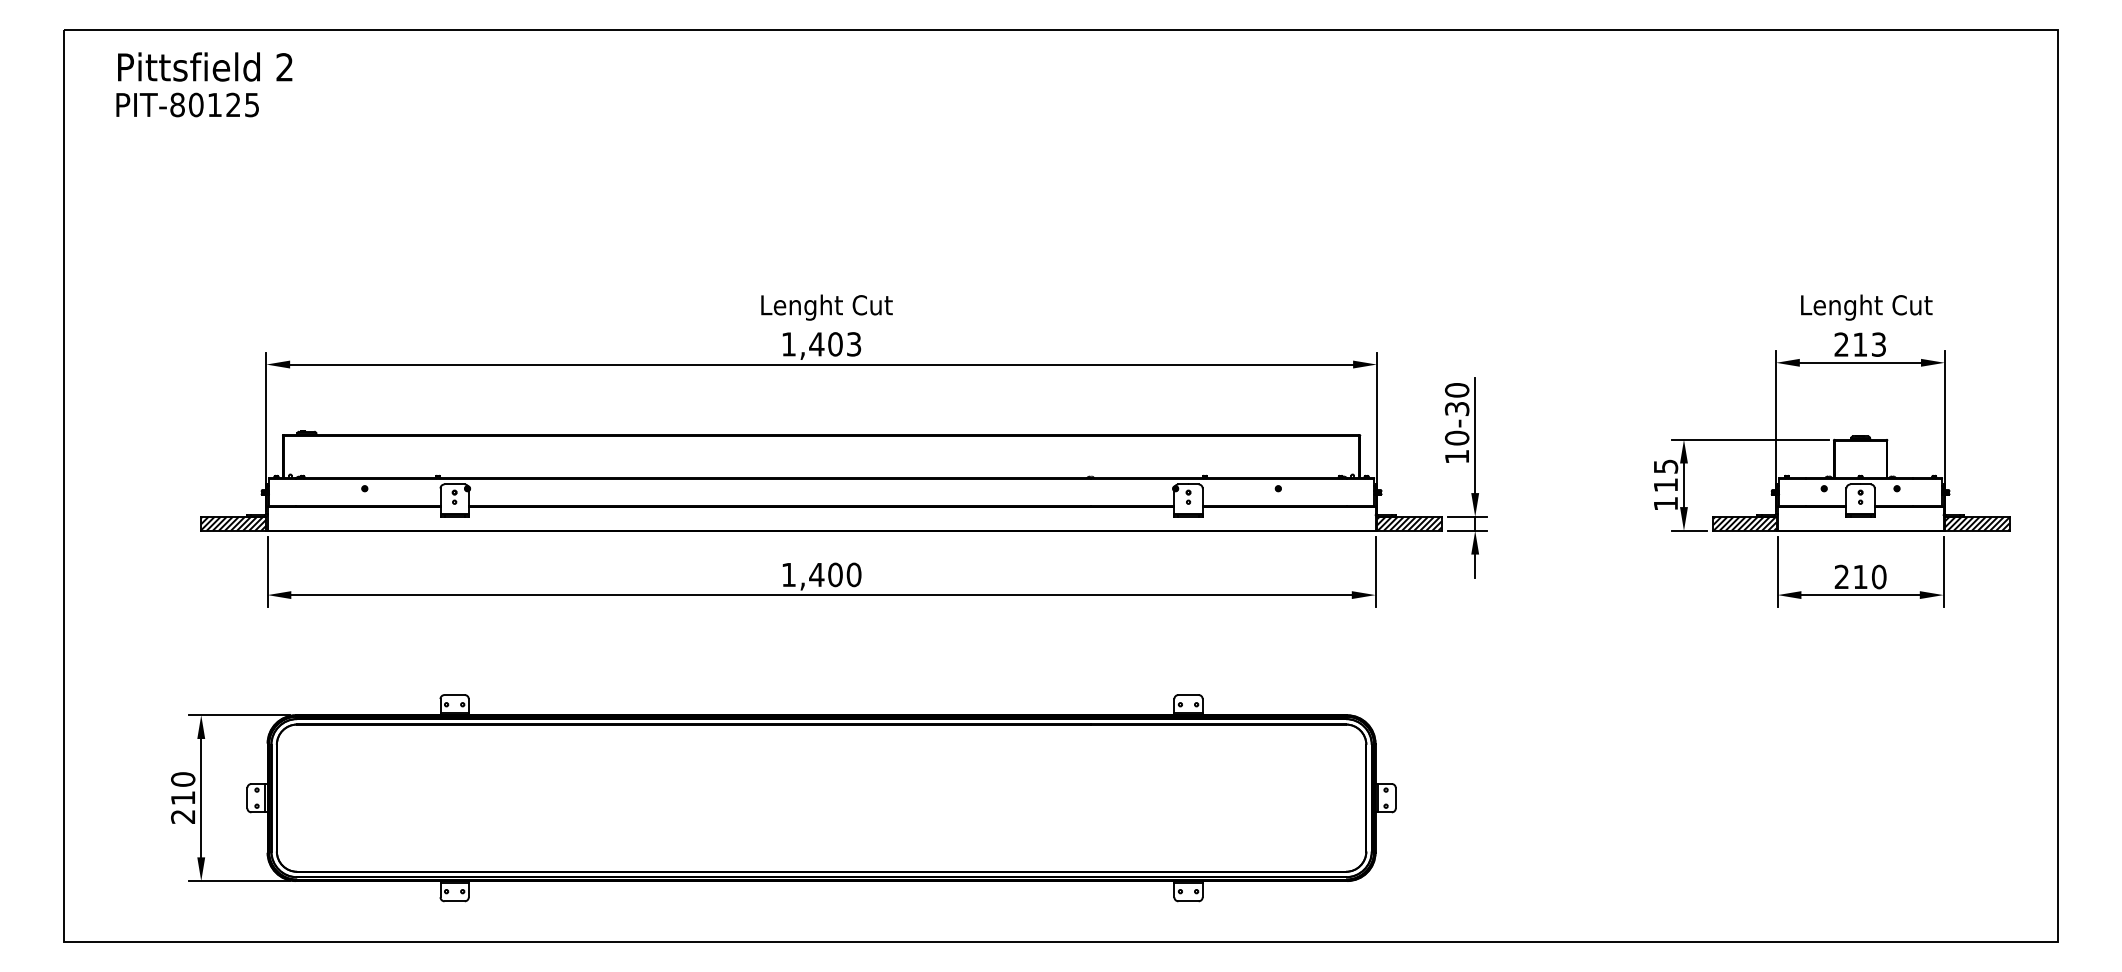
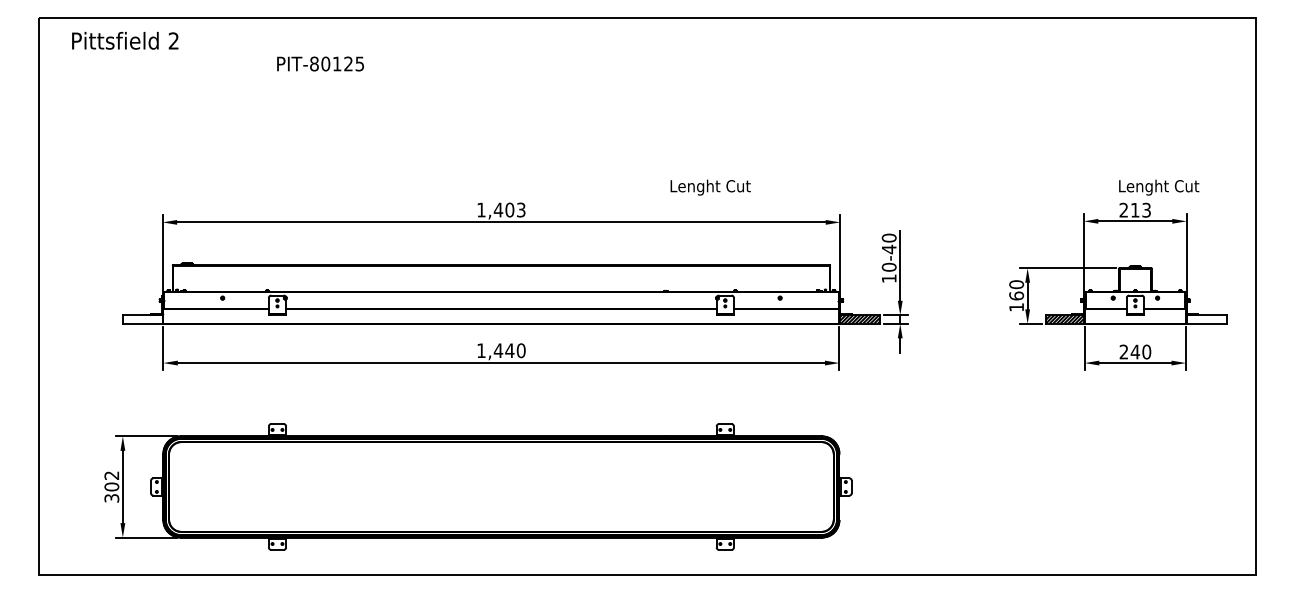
text: (503, 186) -> (513, 113), moved
text: (1867, 307) -> (1159, 187), moved
text: (1455, 408) -> (888, 249), 10-30 -> 10-40
text: (1665, 476) -> (1016, 290), 115 -> 160
hatch: (233, 523) -> (142, 319), removed
hatch: (1977, 523) -> (1206, 319), removed
text: (834, 574) -> (509, 350), 1,400 -> 1,440
text: (1860, 576) -> (1135, 351), 210 -> 240
text: (182, 797) -> (111, 486), 210 -> 302

